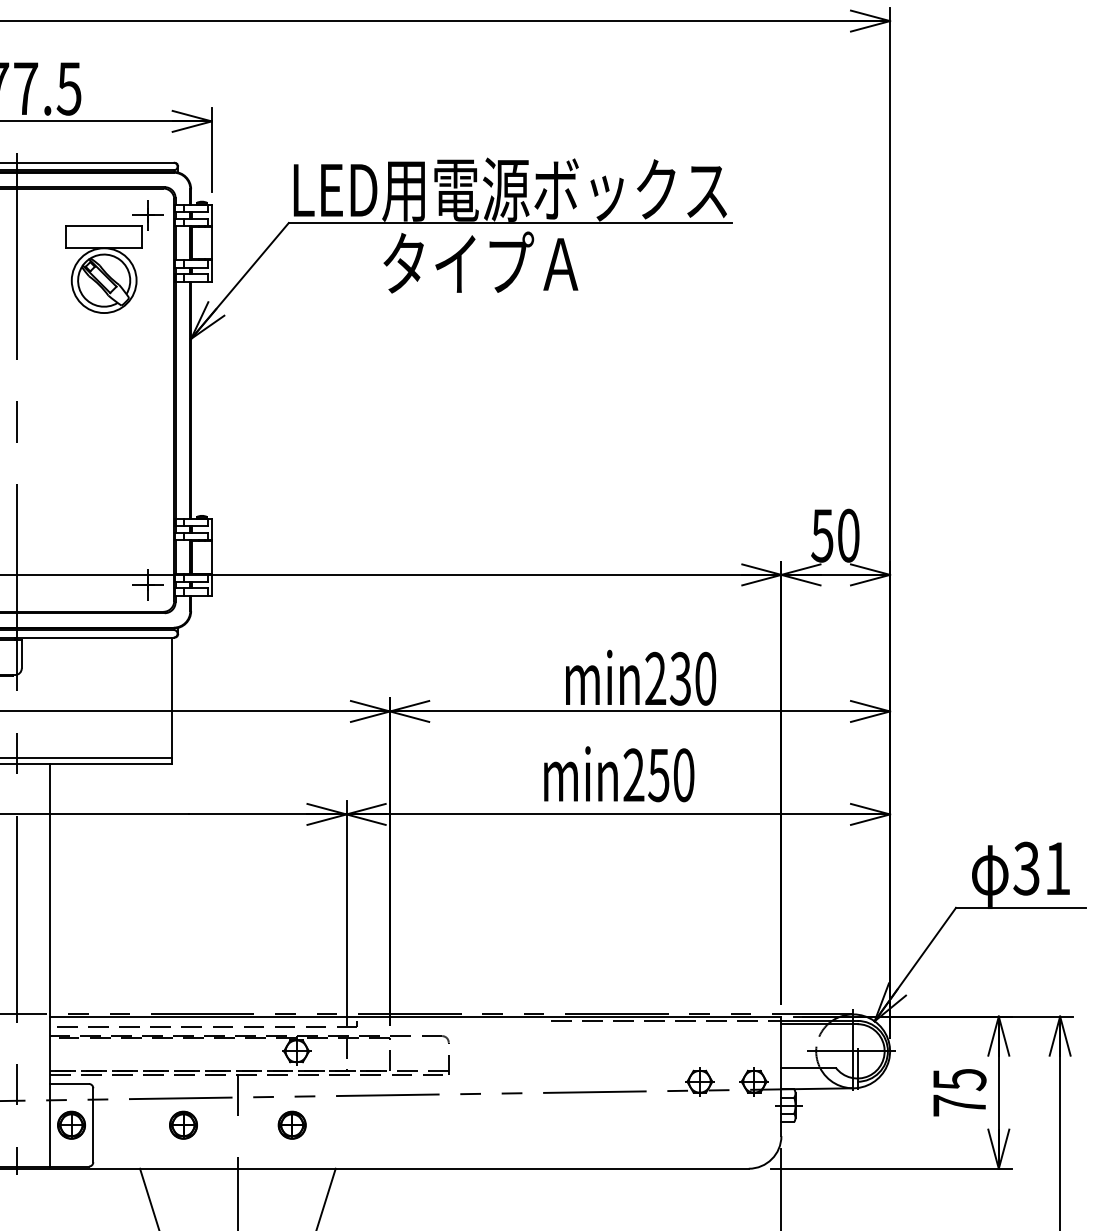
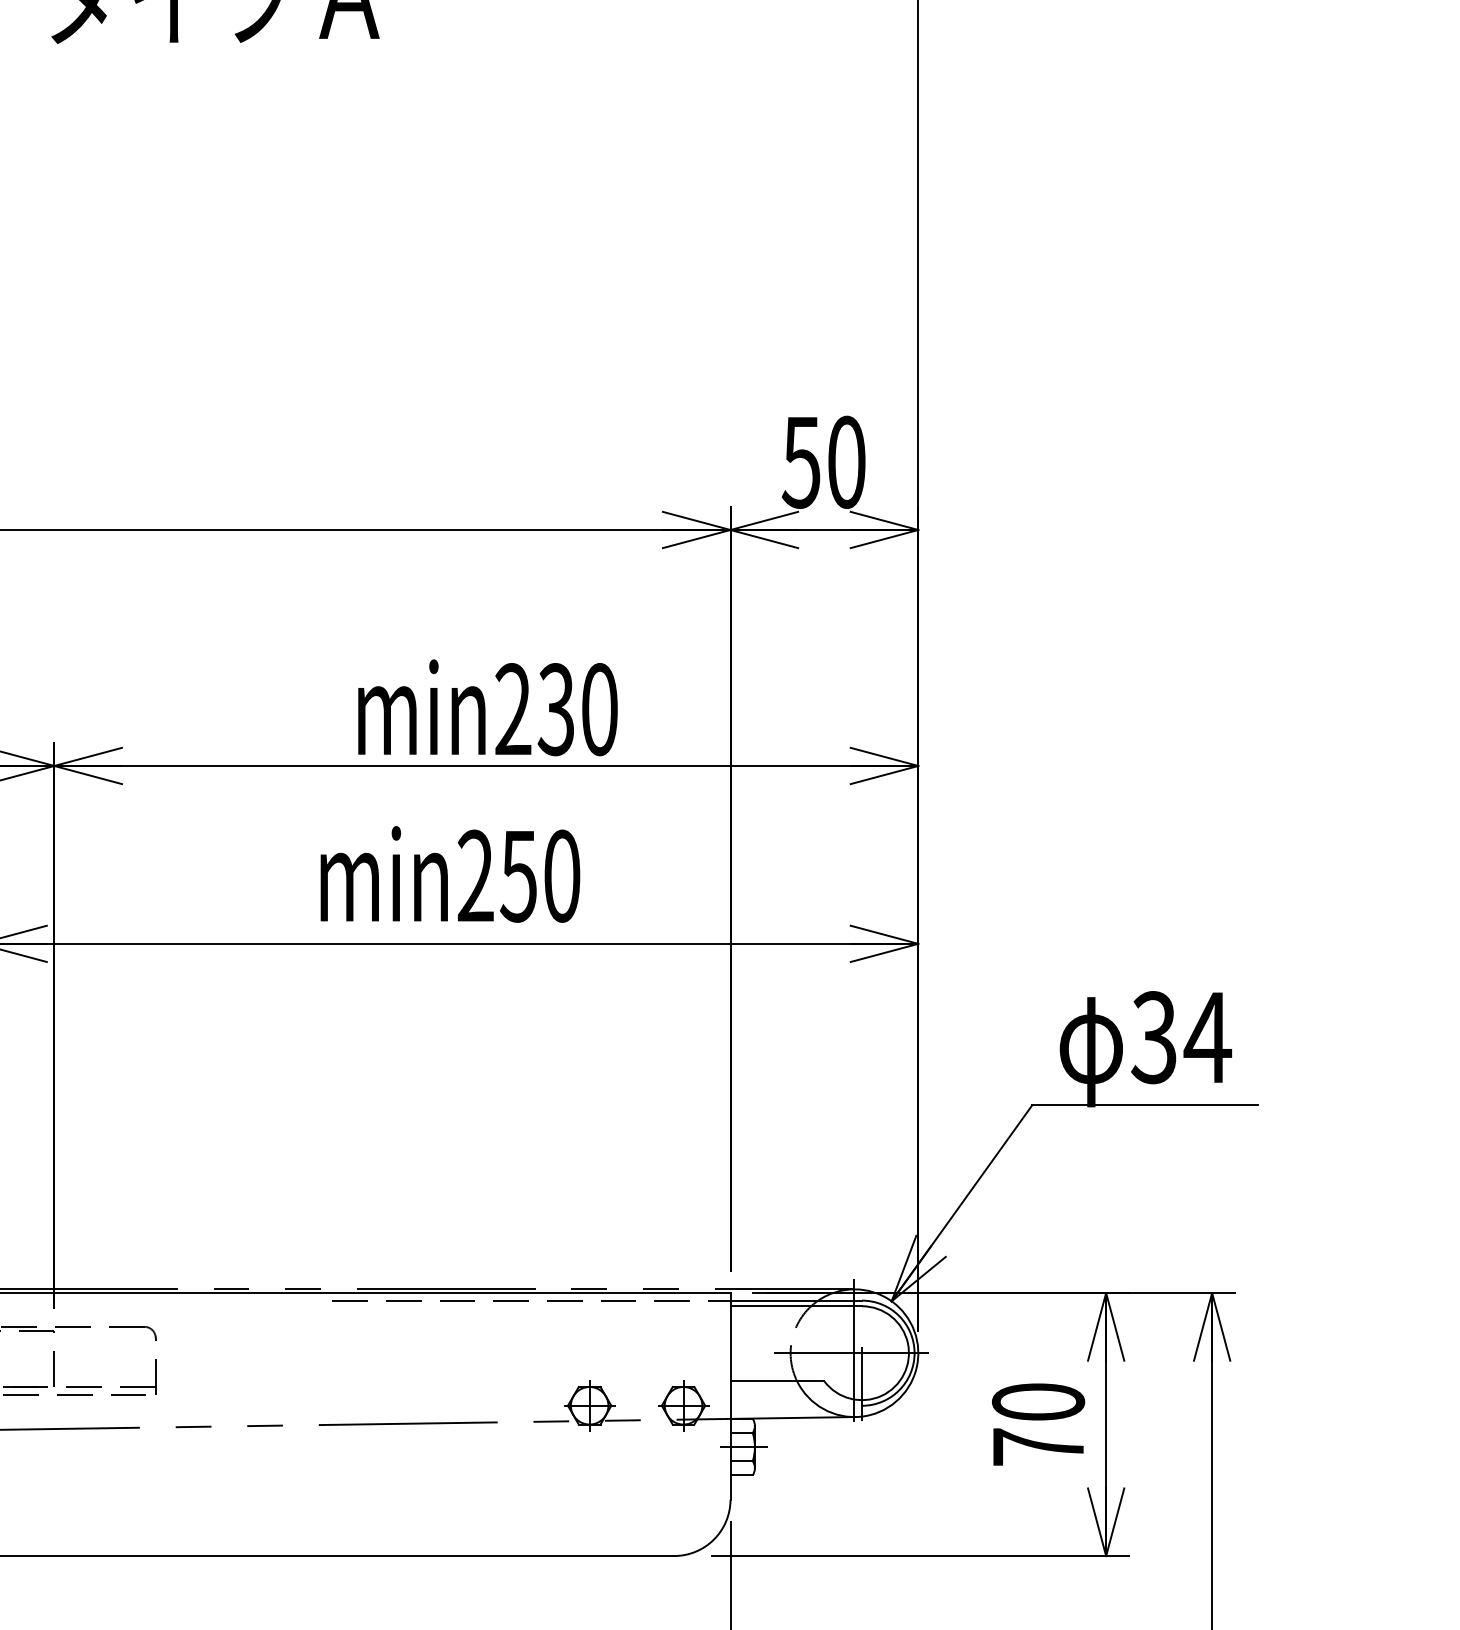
text: (1057, 868) -> (1207, 1037), 31 -> 34
text: (959, 1079) -> (1038, 1401), 75 -> 70

